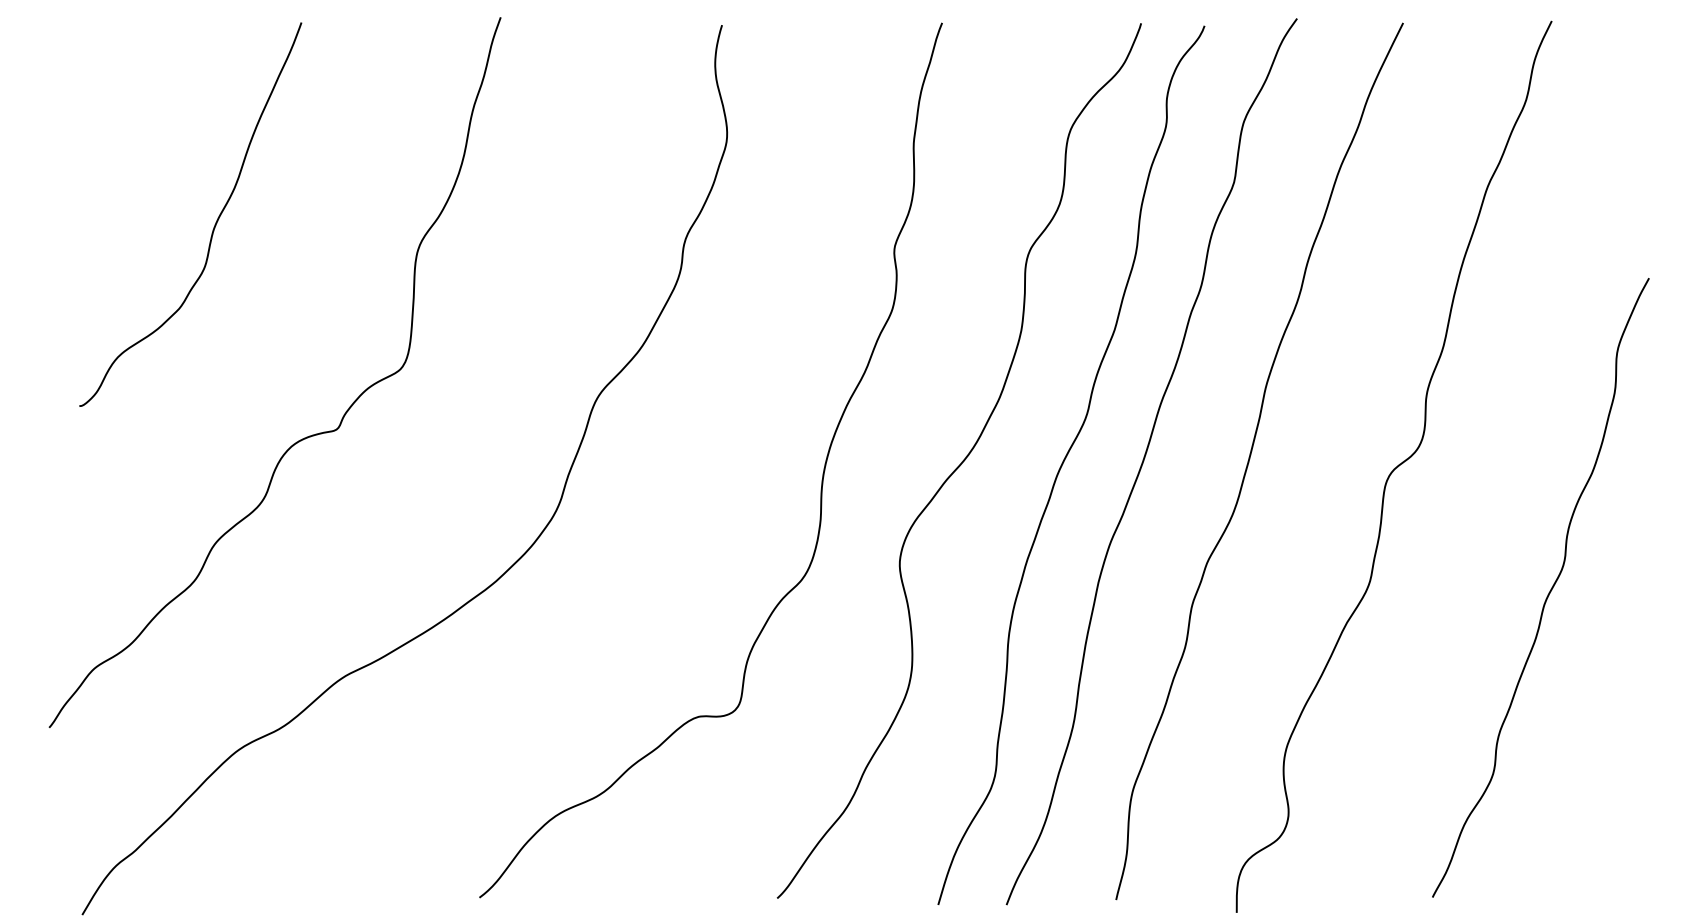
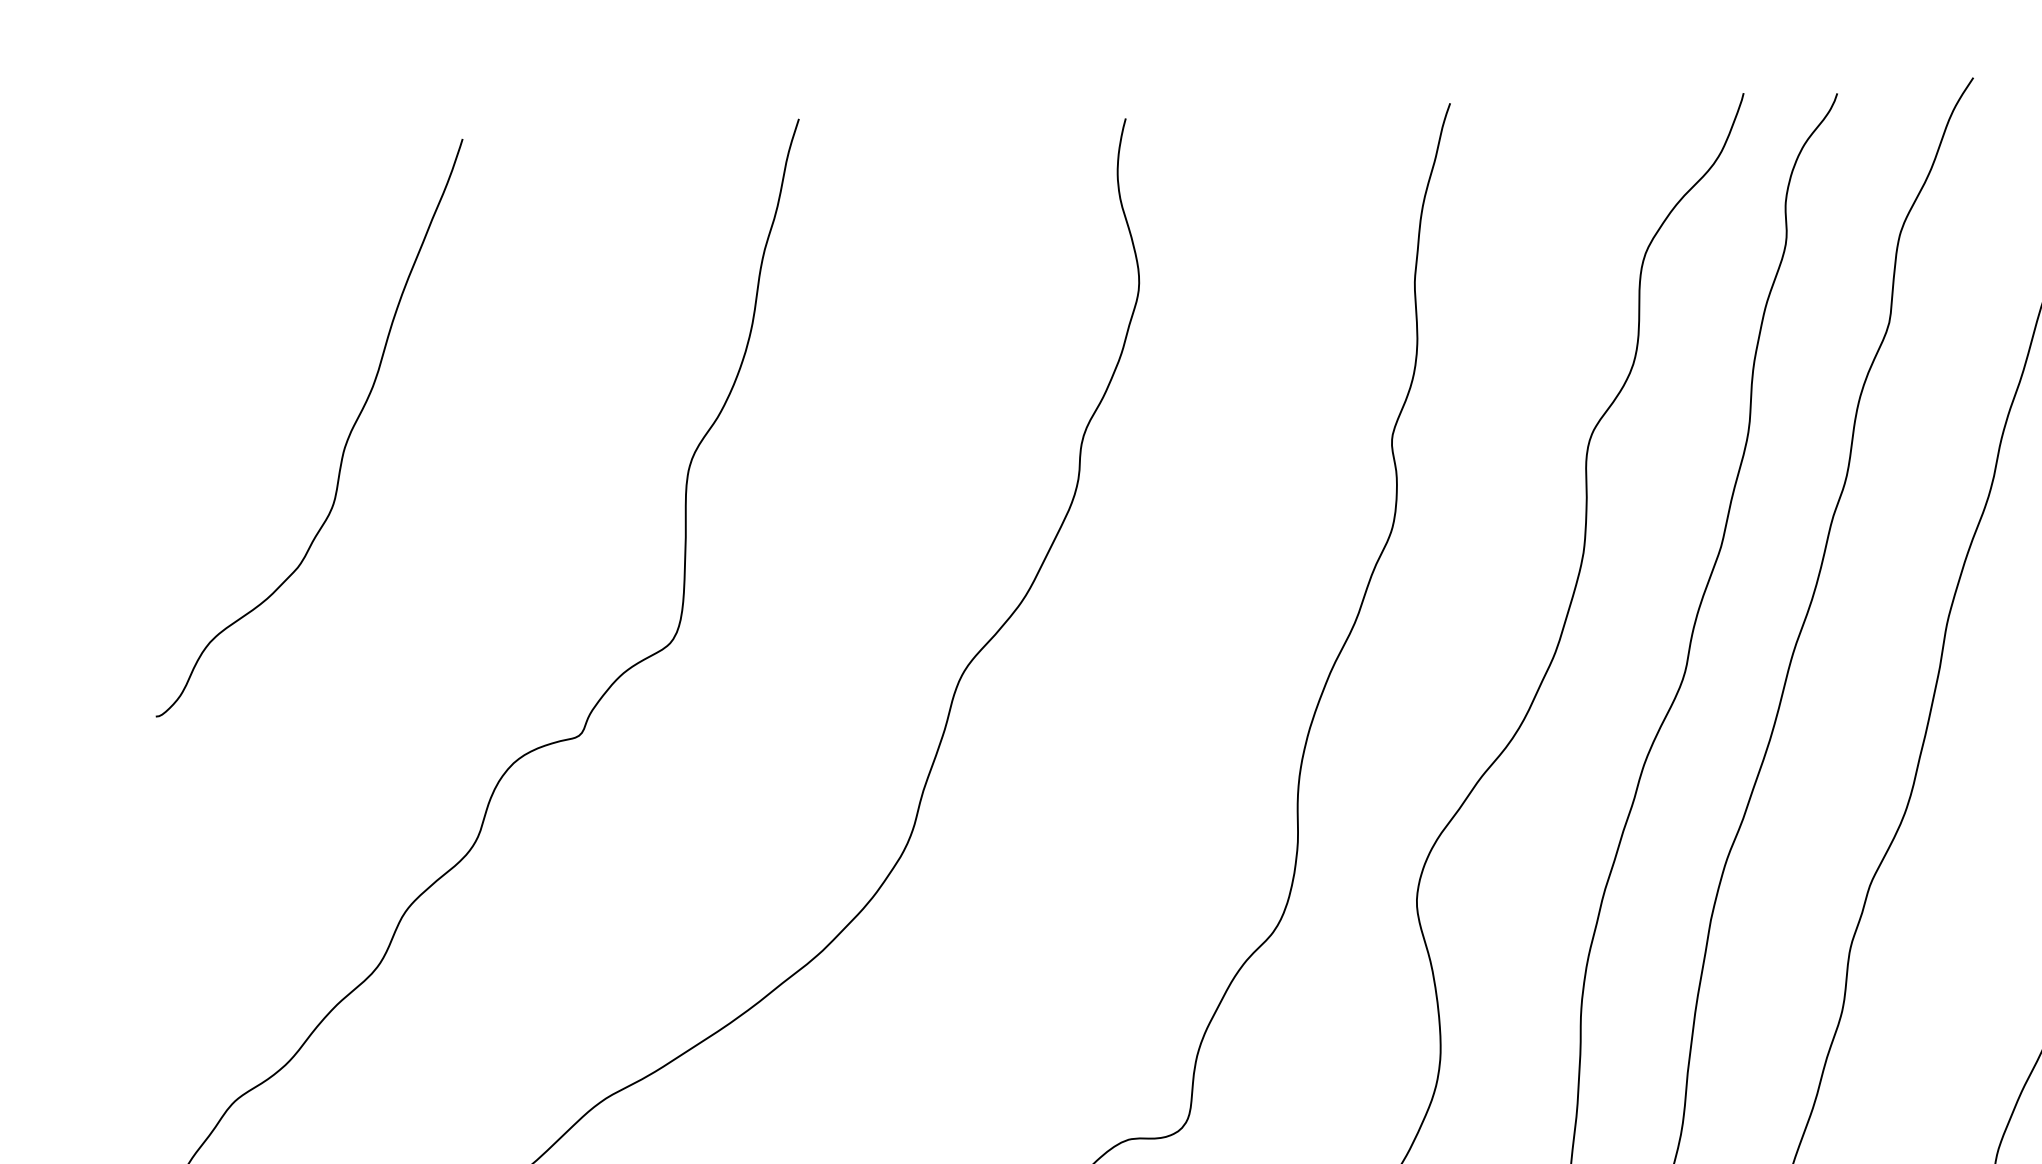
curve: (214, 224) -> (345, 441), moved

